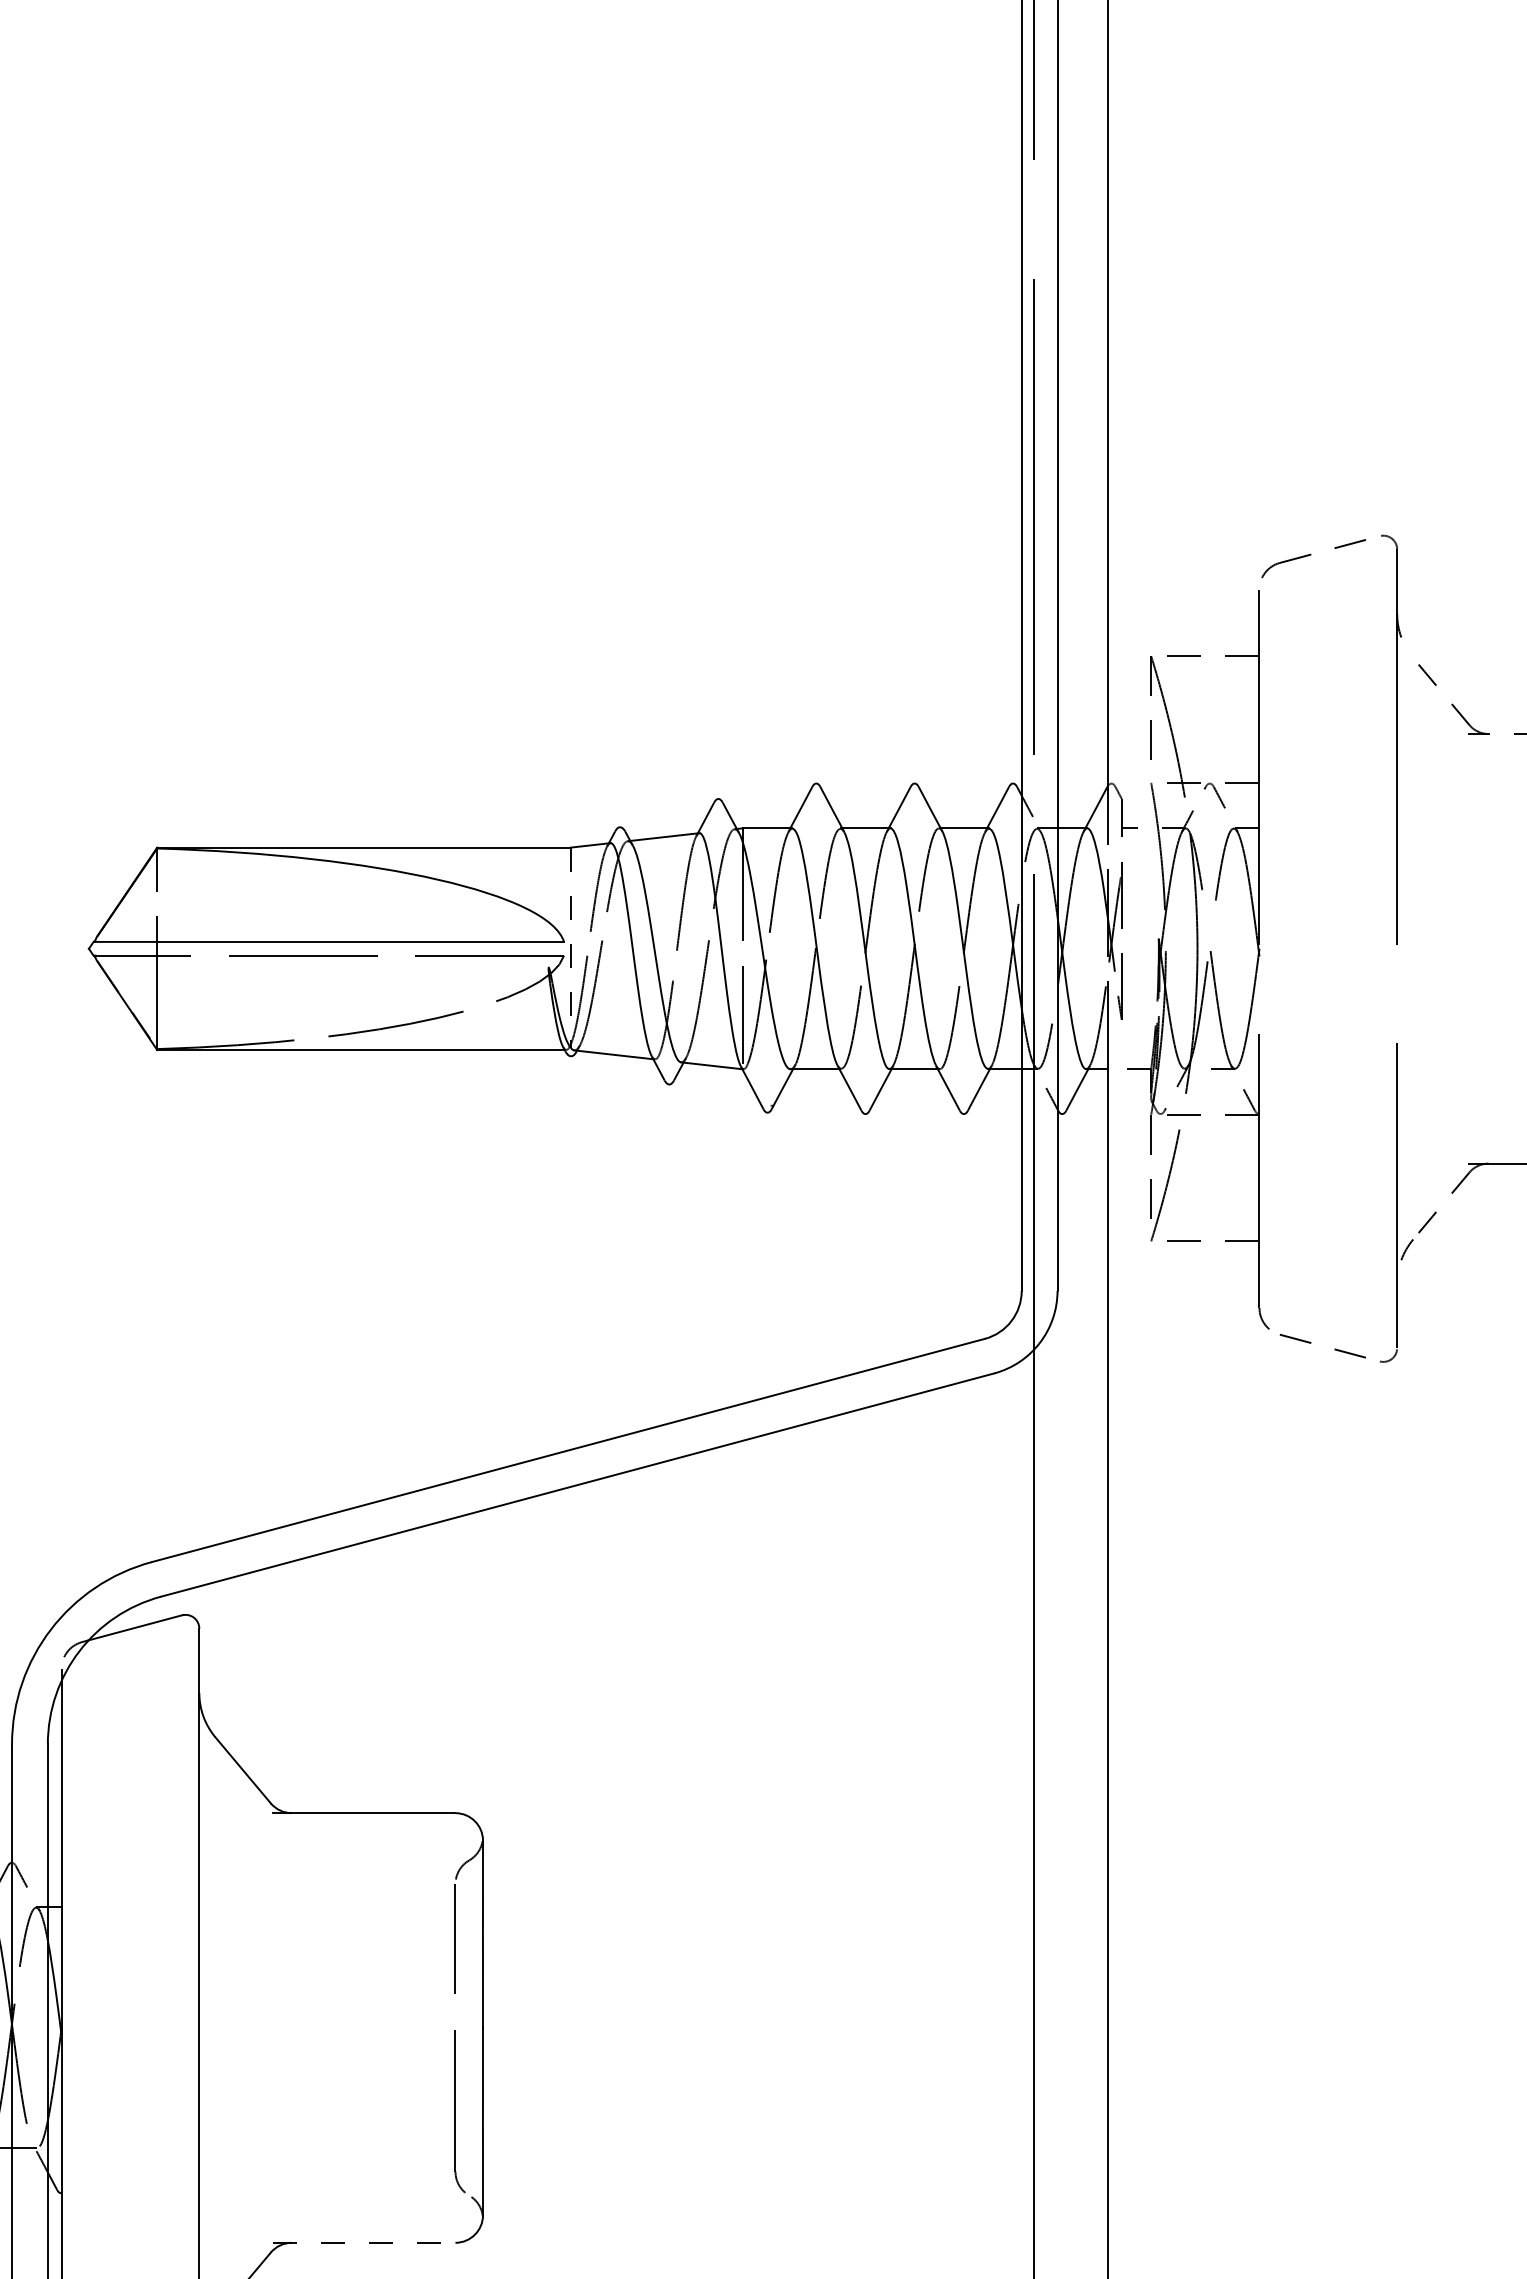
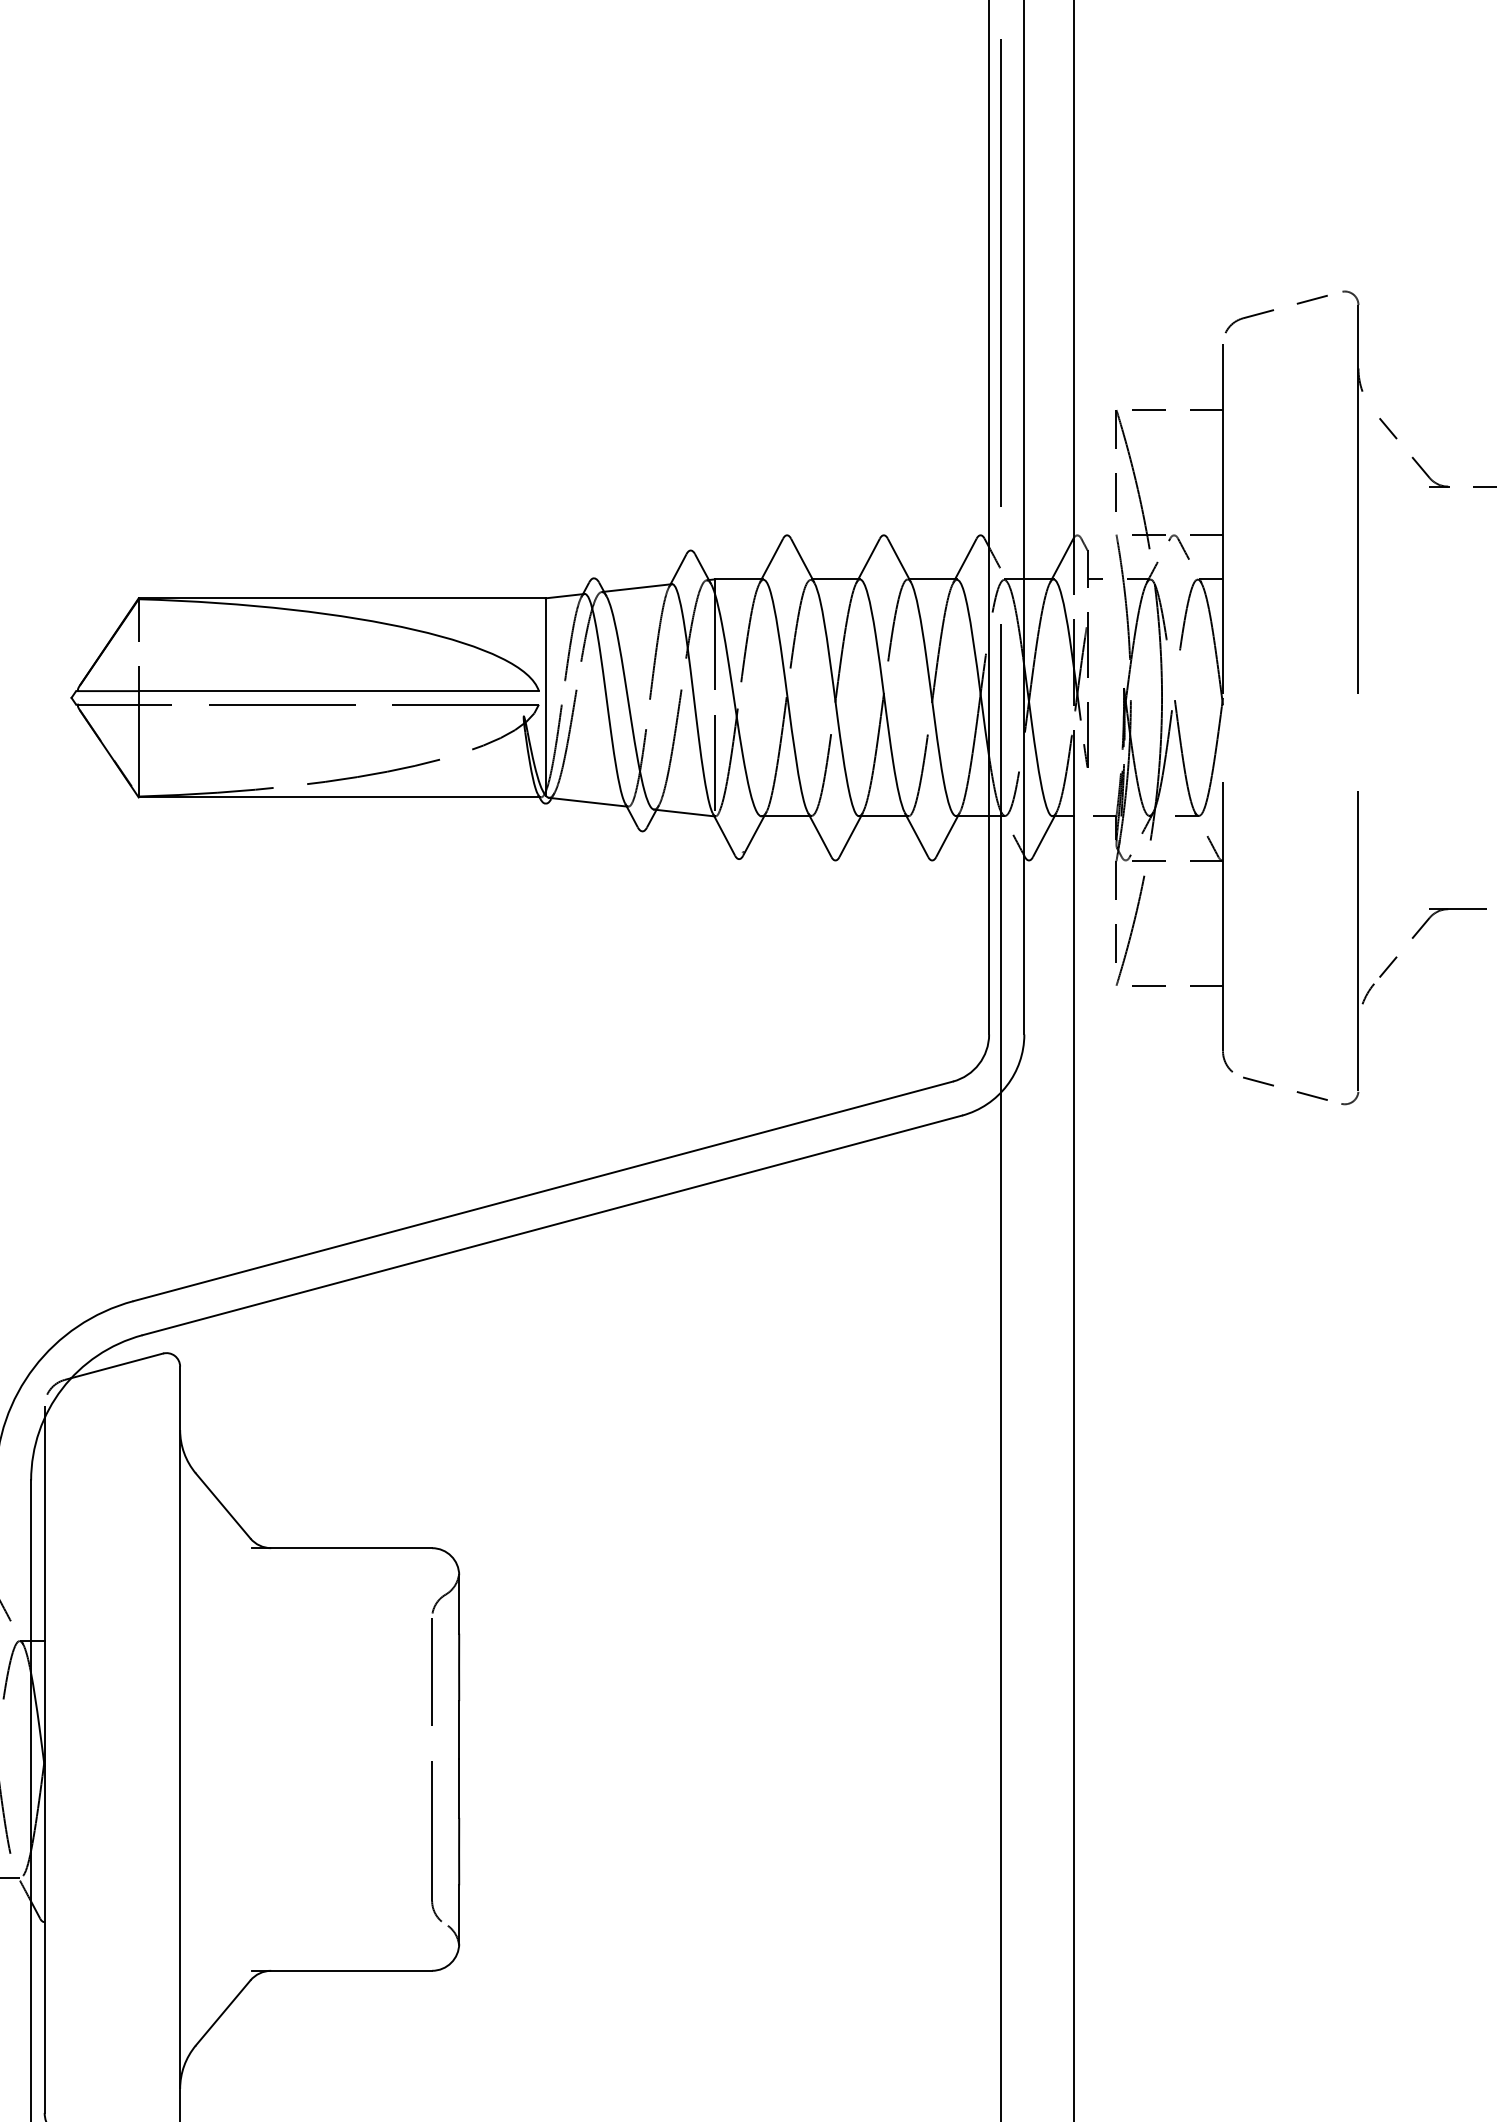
line: (570, 948) -> (545, 697), dashed -> solid
line: (364, 2242) -> (342, 1970), dashed -> solid

